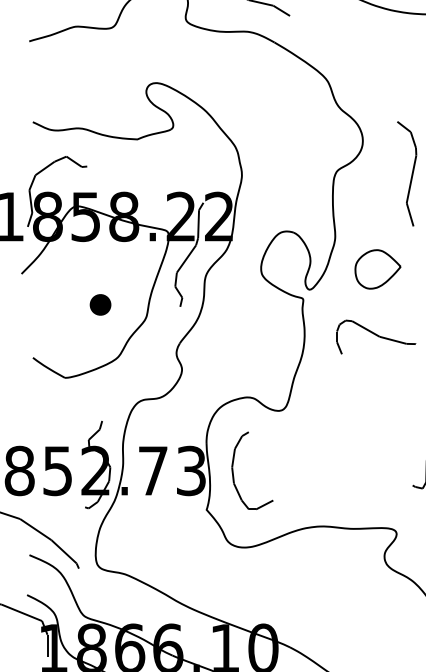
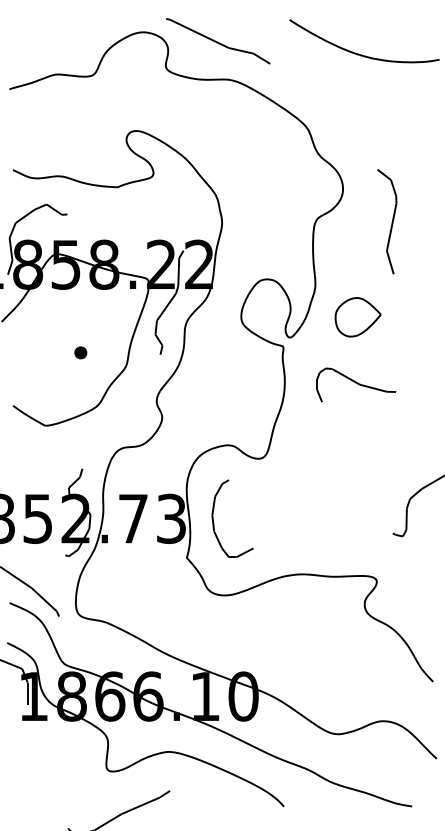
part: (100, 304) -> (80, 352), size x0.6

